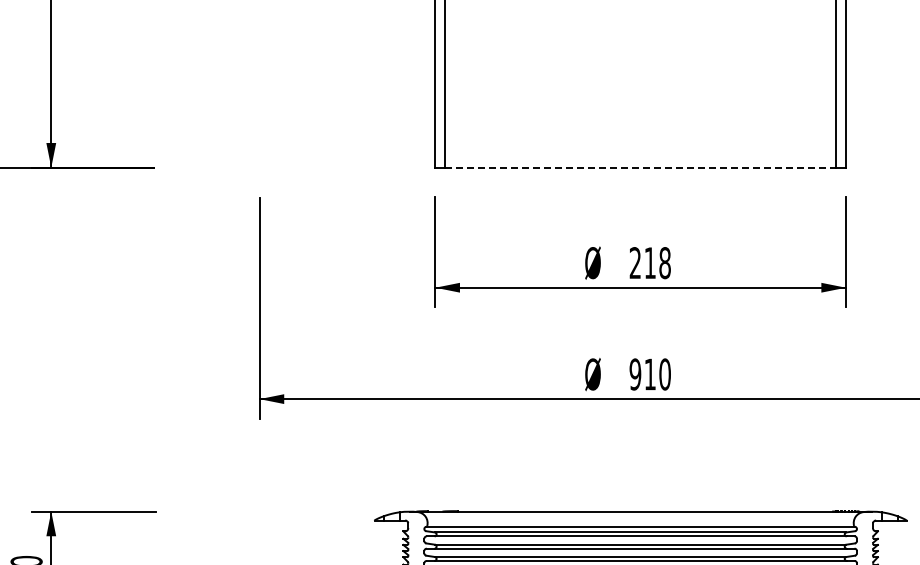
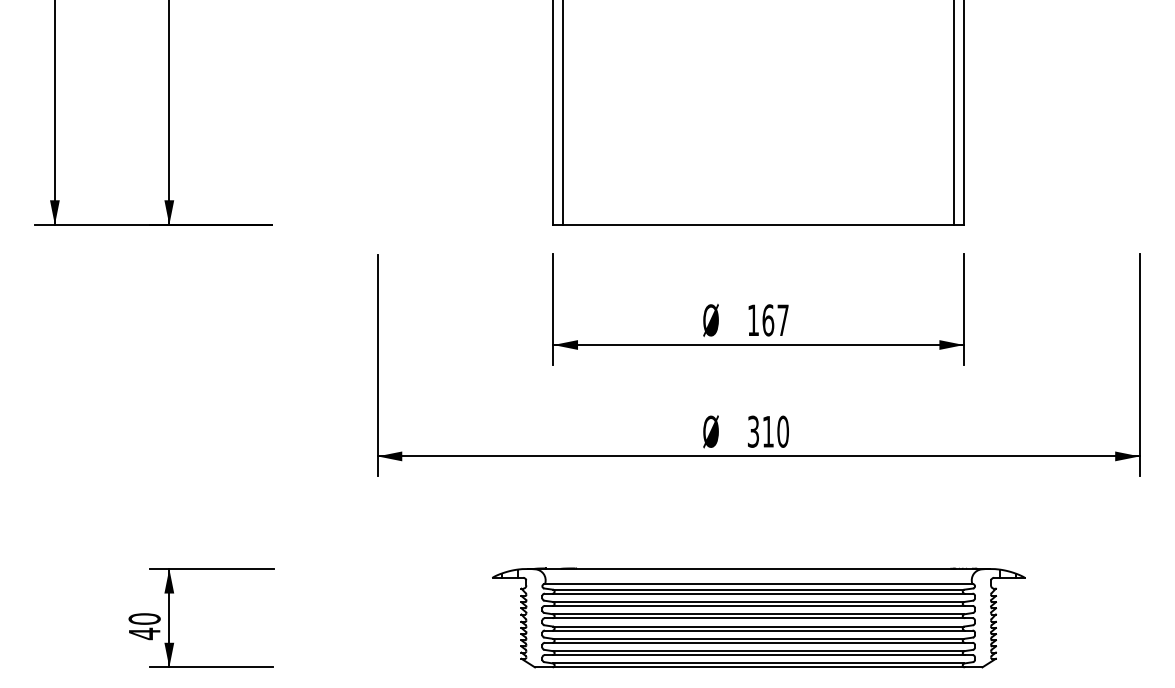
line: (641, 167) -> (759, 224), dashed -> solid
text: (649, 263) -> (767, 320), 218 -> 167
text: (635, 374) -> (753, 431), 910 -> 310

